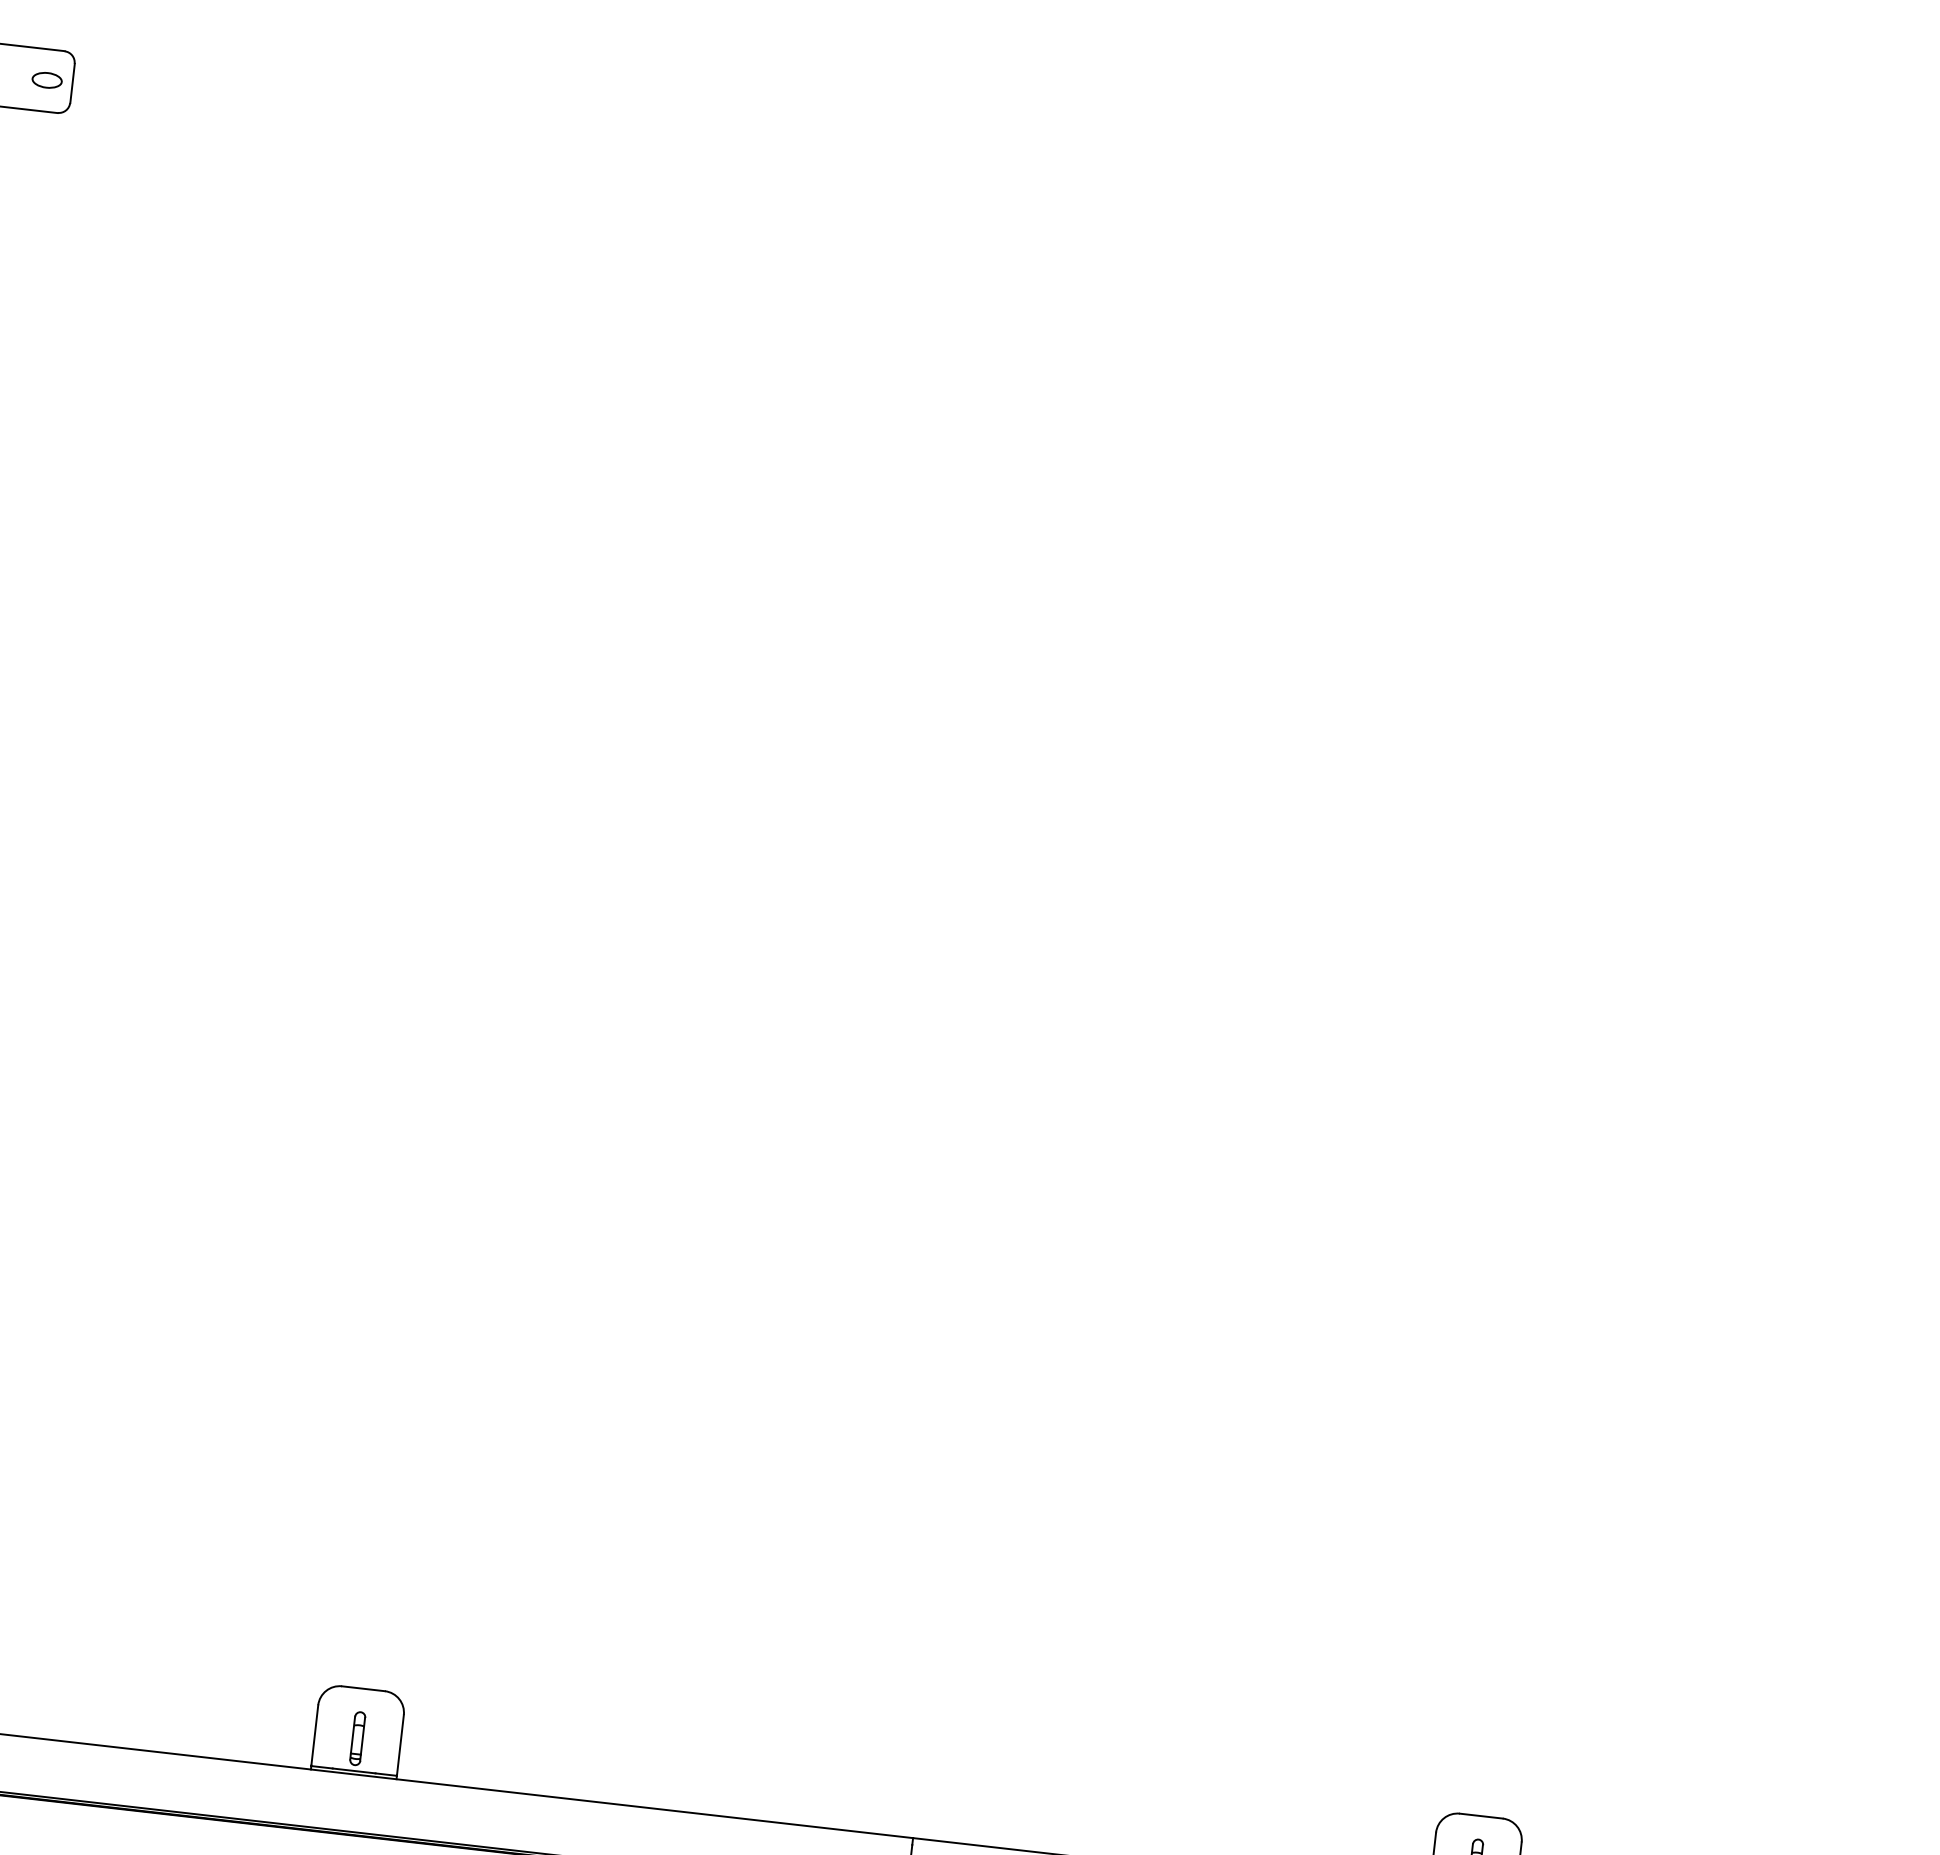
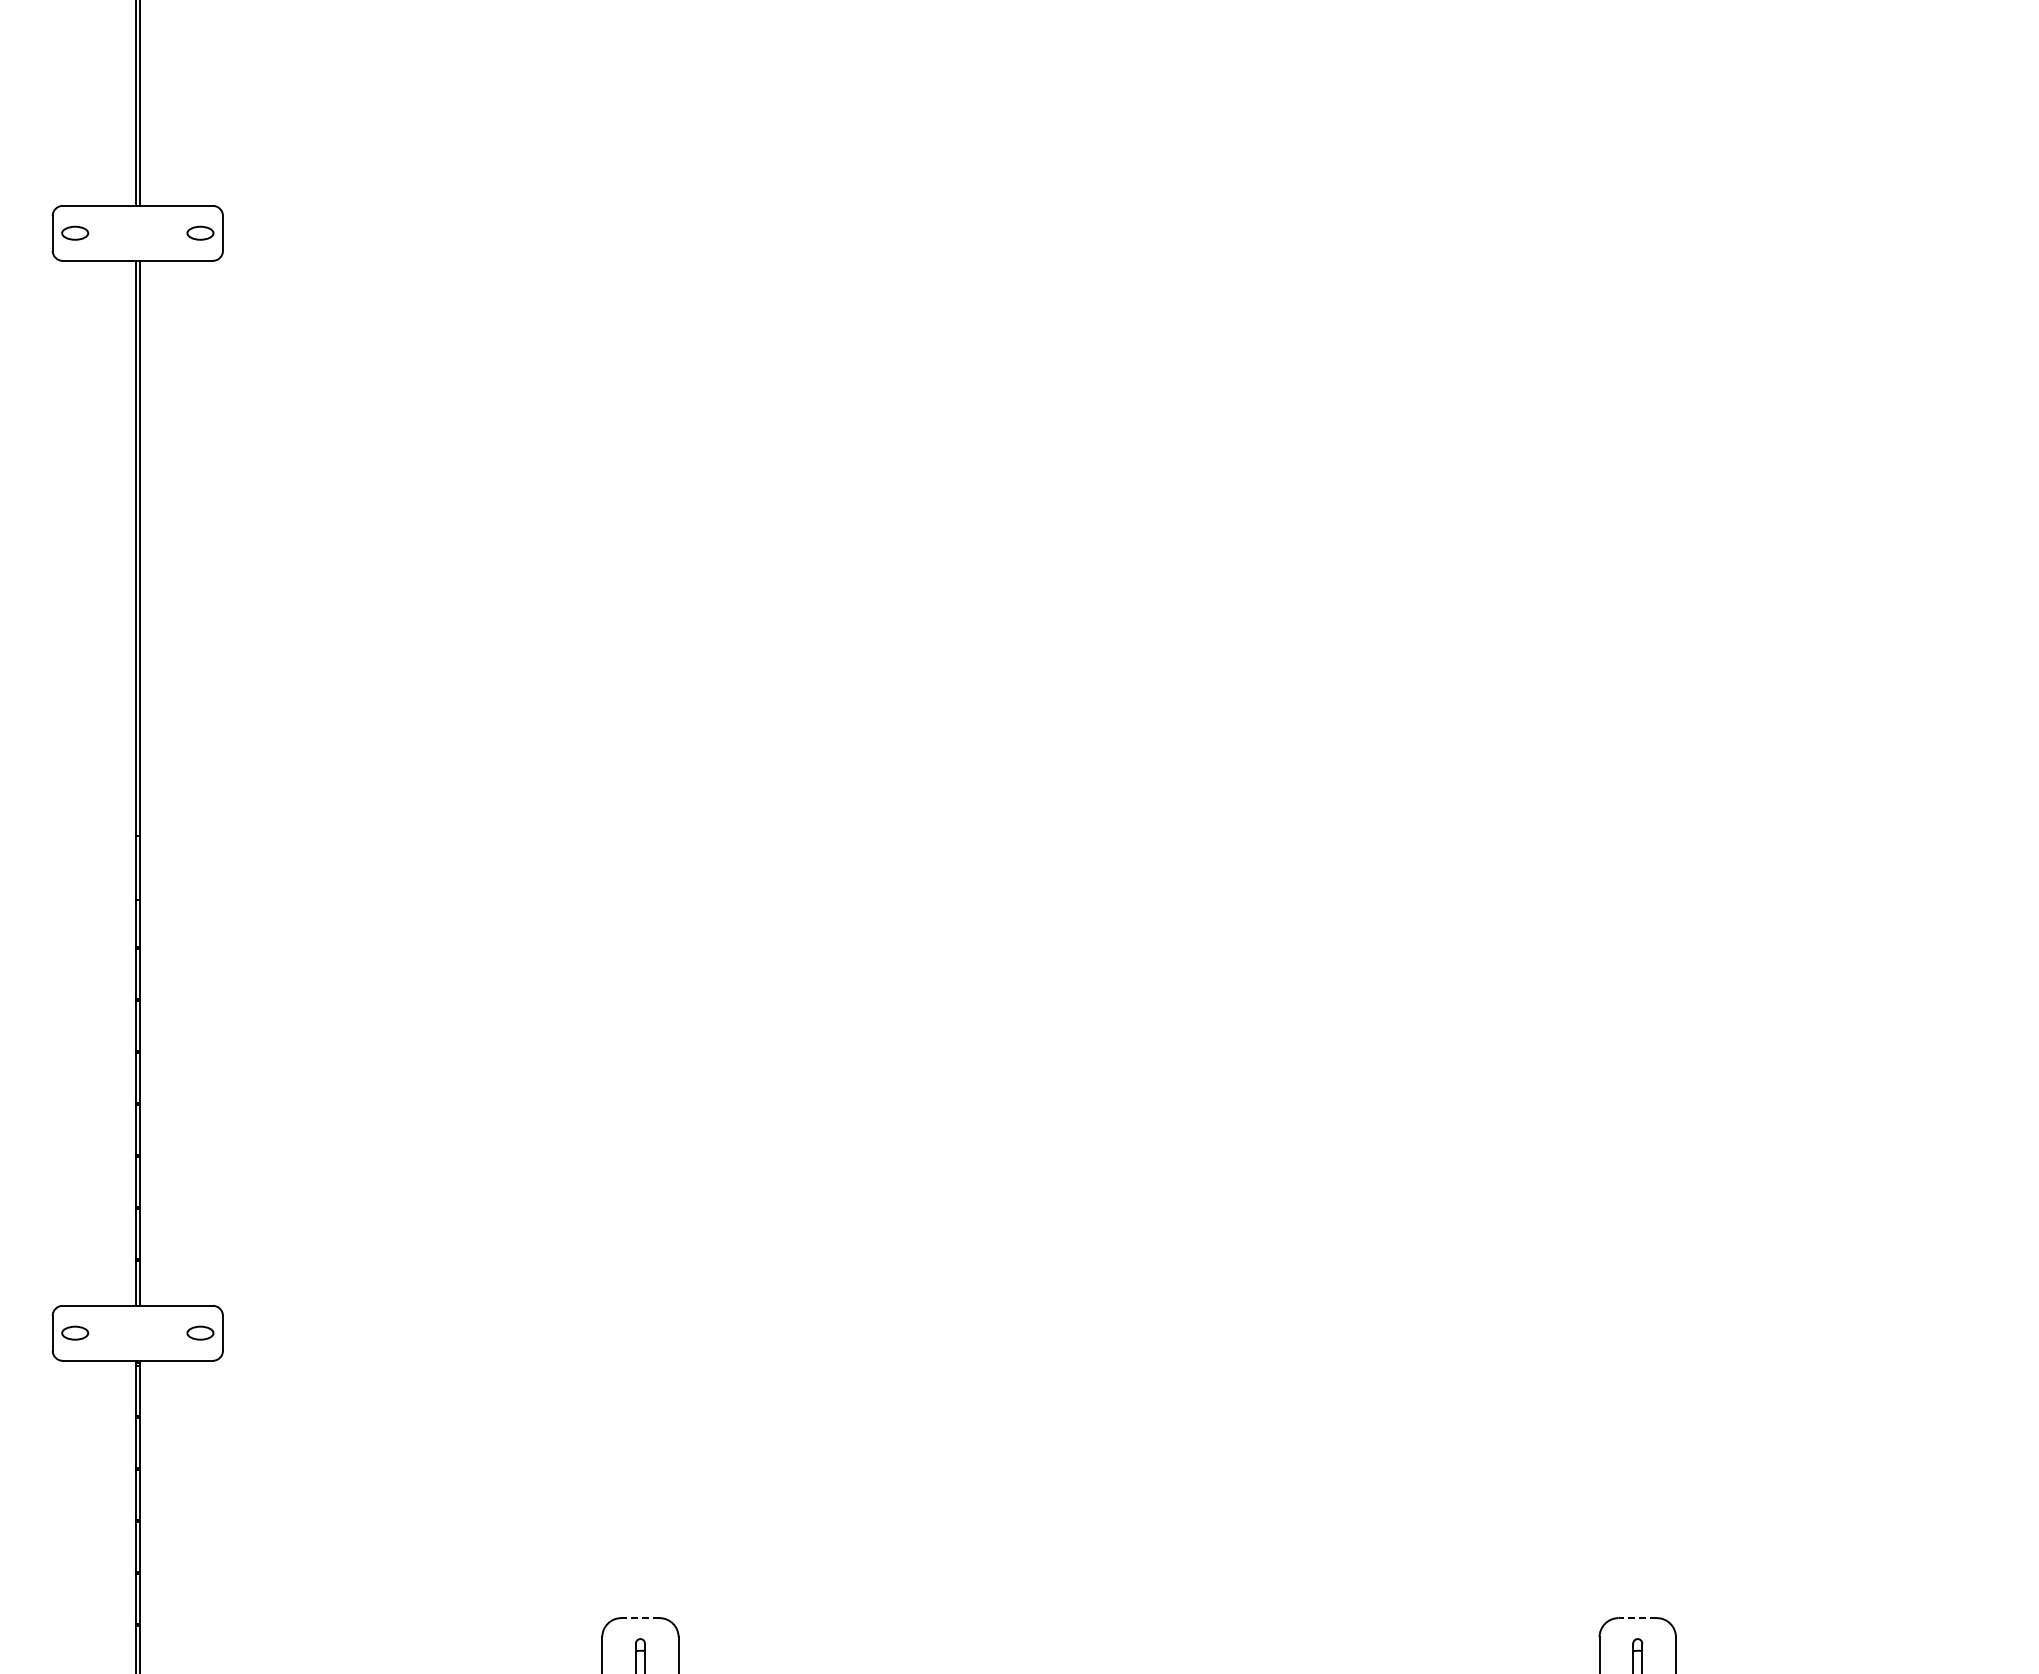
line: (362, 1689) -> (639, 1618), solid -> dashed
line: (1480, 1816) -> (1637, 1618), solid -> dashed

